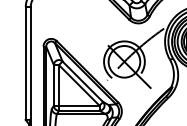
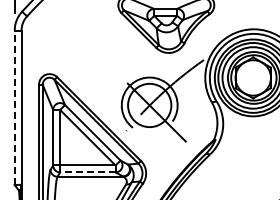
line: (25, 63) -> (14, 107), solid -> dashed
line: (78, 110) -> (87, 172), solid -> dashed

